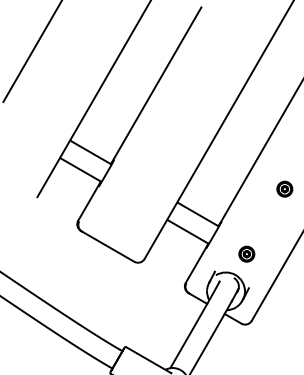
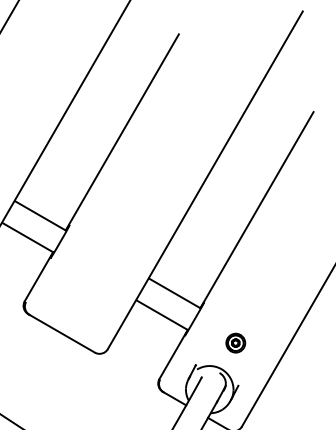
part: (284, 188) -> (282, 260), removed

